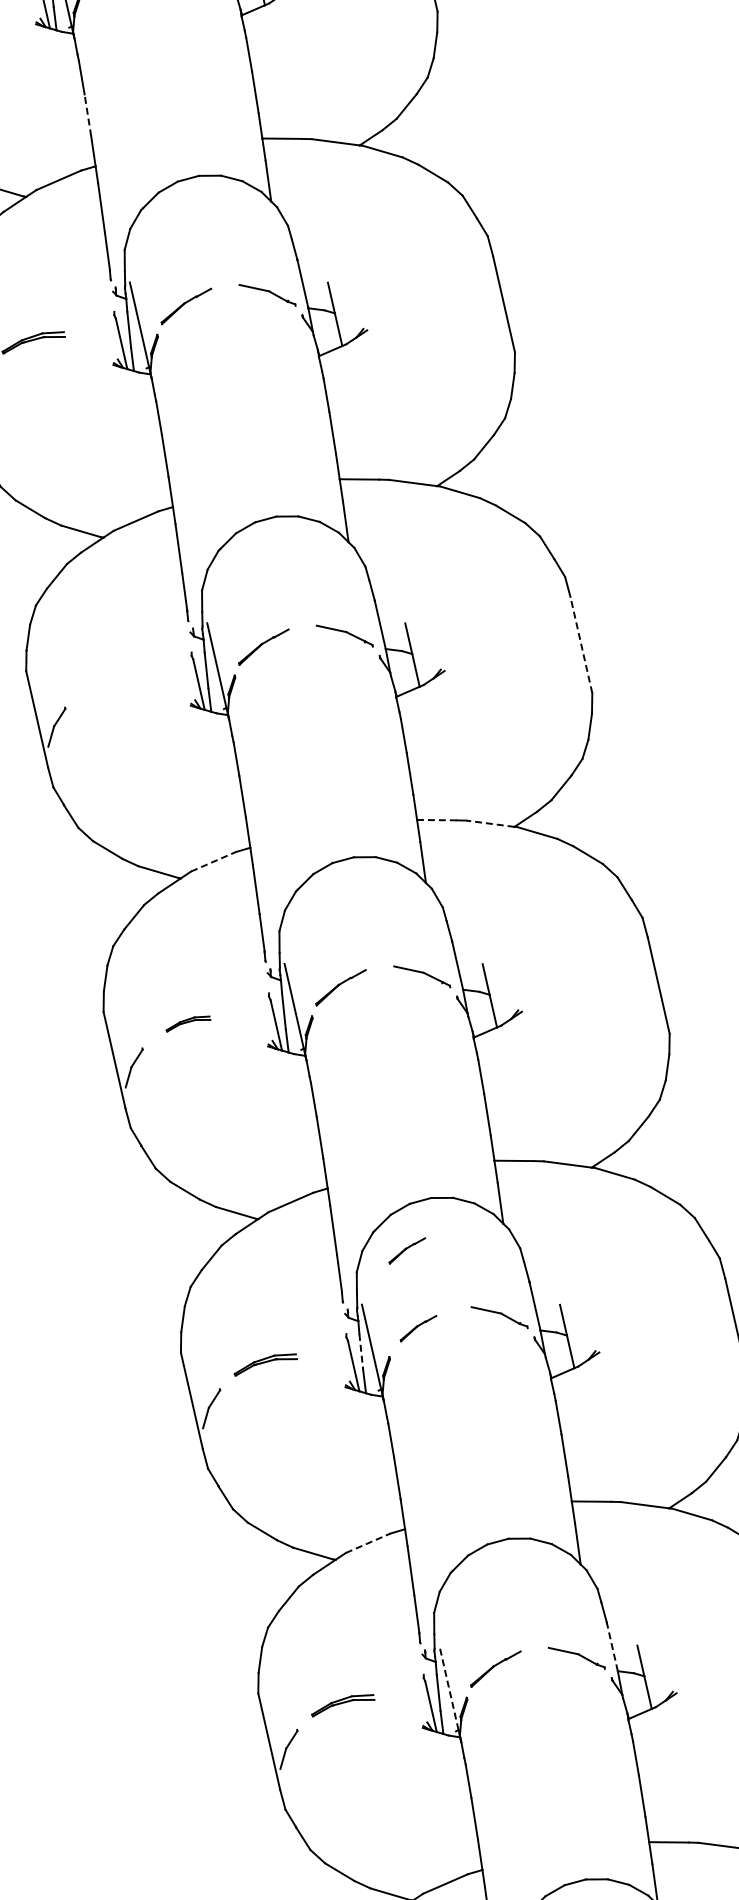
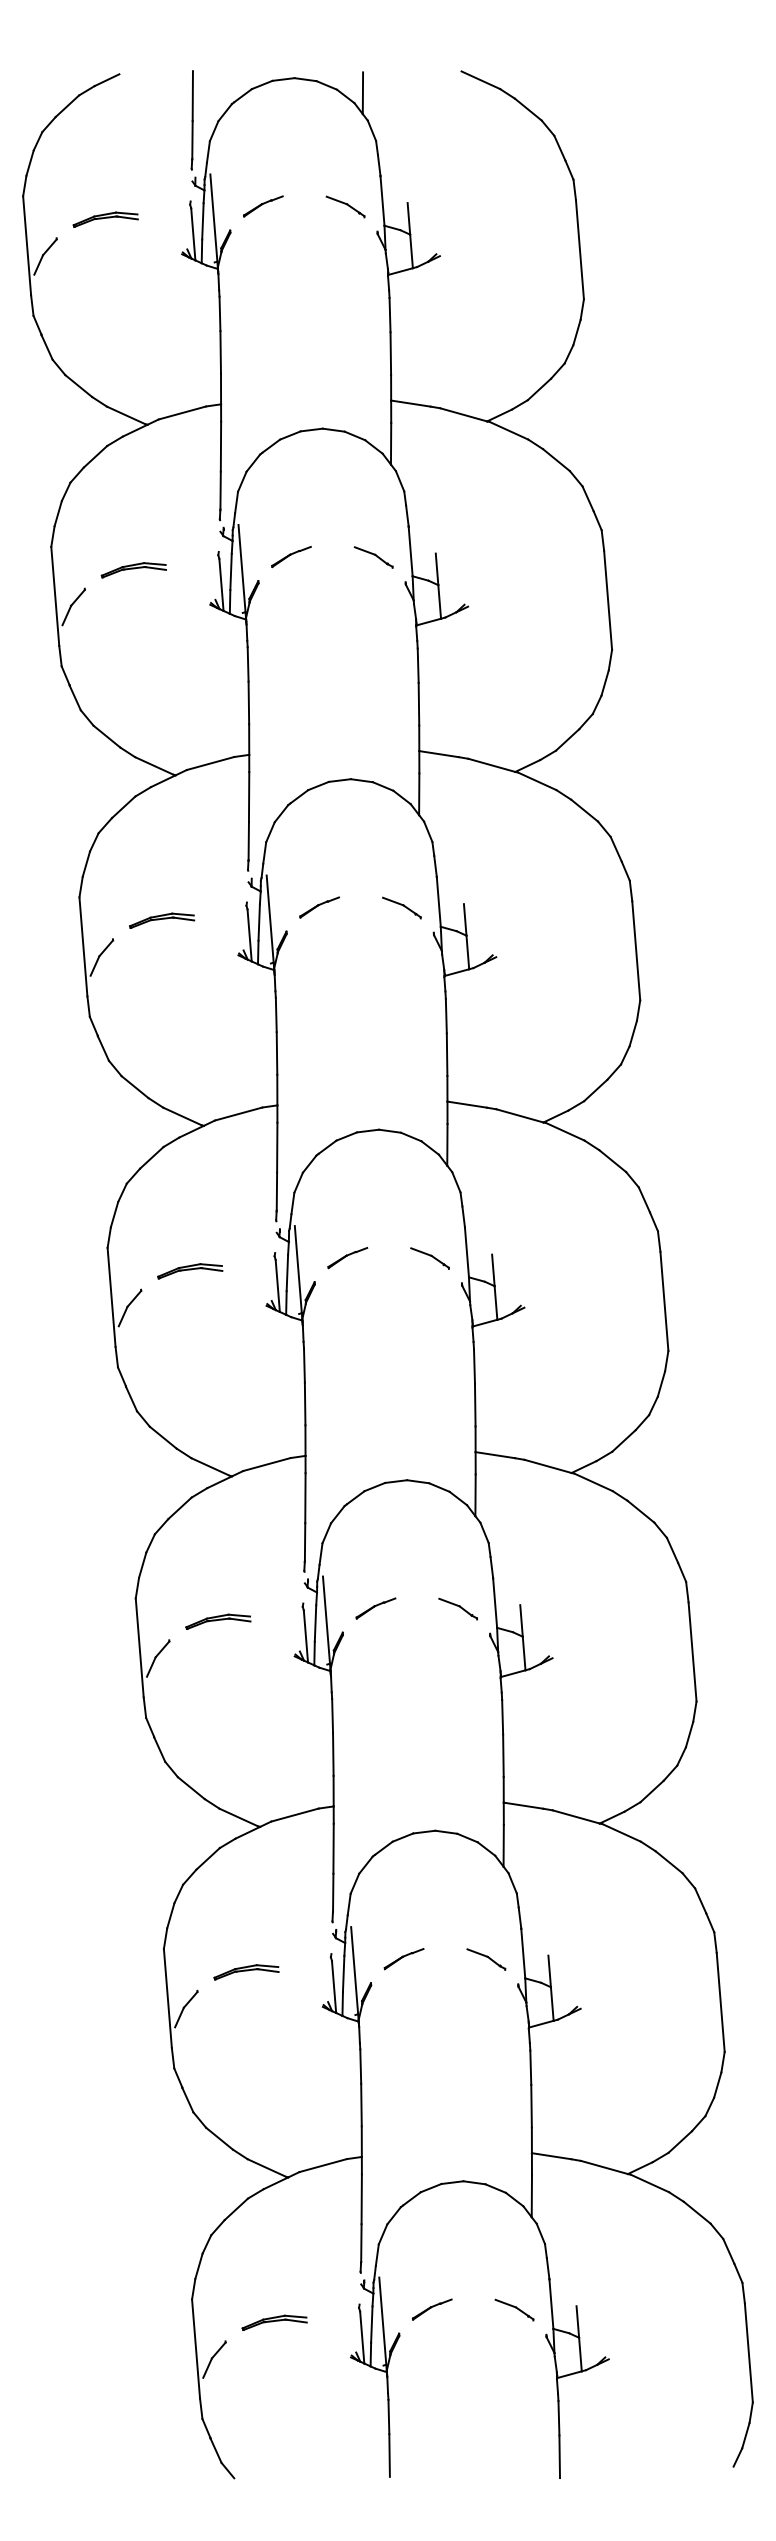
line: (87, 114) -> (220, 351), dashed -> solid
part: (267, 295) -> (373, 557), size x0.71
part: (186, 305) -> (291, 556), size x0.71
part: (344, 635) -> (401, 907), size x0.71
line: (581, 644) -> (636, 950), dashed -> solid
part: (263, 647) -> (319, 907), size x0.71
part: (111, 682) -> (162, 920), added
line: (437, 819) -> (467, 1104), dashed -> solid
line: (489, 823) -> (519, 1115), dashed -> solid
line: (213, 862) -> (238, 1114), dashed -> solid
part: (421, 976) -> (429, 1258), size x0.71
part: (341, 988) -> (347, 1258), size x0.71
part: (188, 1023) -> (190, 1271), size x1.43
part: (406, 1250) -> (375, 1529), removed
part: (498, 1317) -> (457, 1608), size x0.71
line: (361, 1352) -> (315, 1624), dashed -> solid
line: (368, 1543) -> (295, 1815), dashed -> solid
line: (612, 1646) -> (523, 1953), dashed -> solid
part: (577, 1658) -> (486, 1959), size x0.71
part: (495, 1669) -> (403, 1959), size x0.71
line: (448, 1687) -> (354, 1970), dashed -> solid

